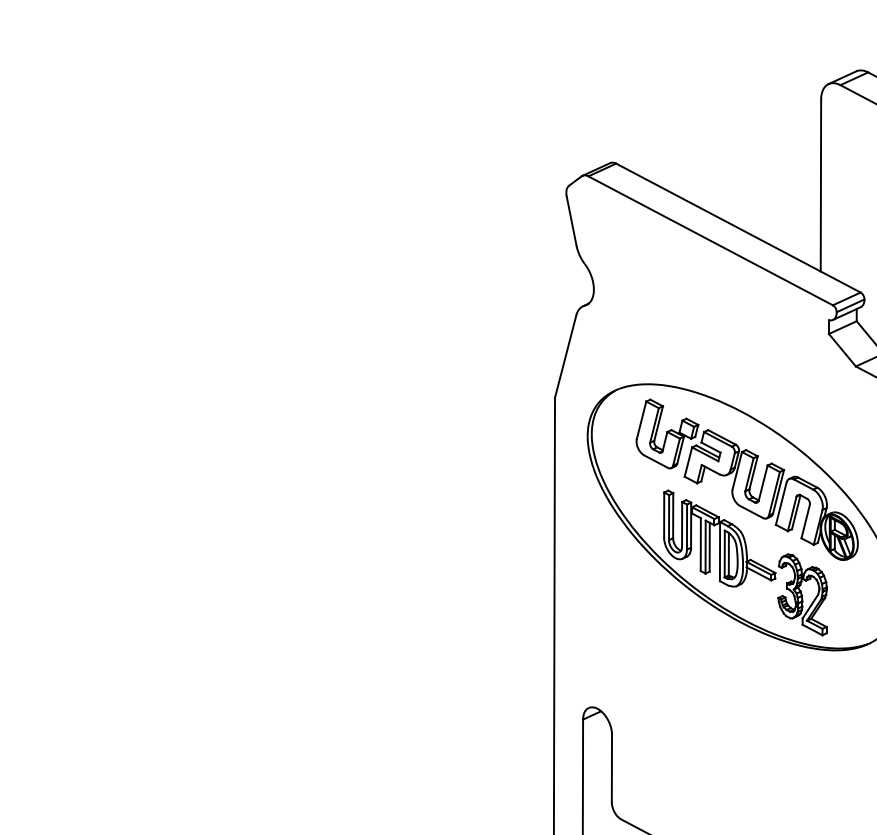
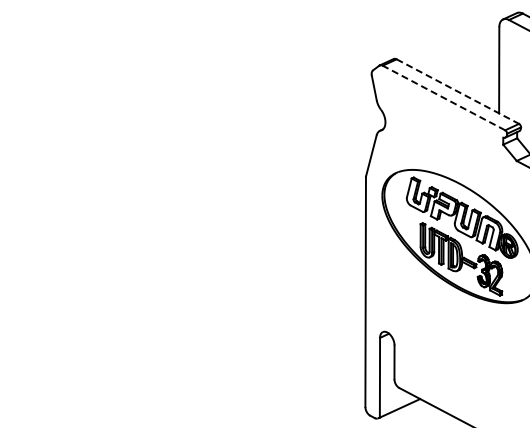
line: (739, 227) -> (458, 91), solid -> dashed
line: (709, 239) -> (443, 97), solid -> dashed

